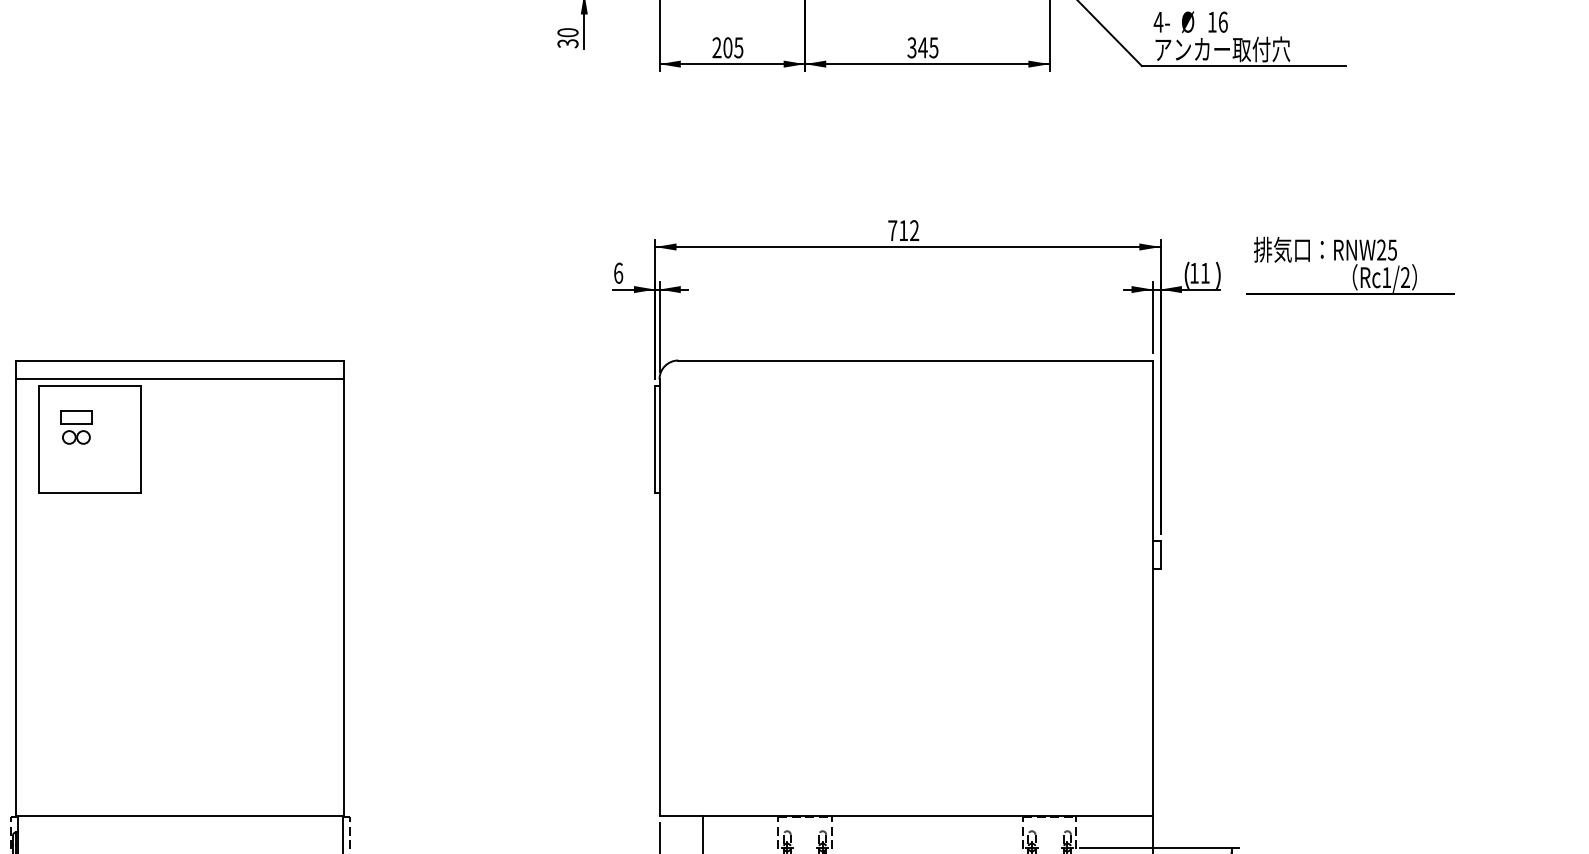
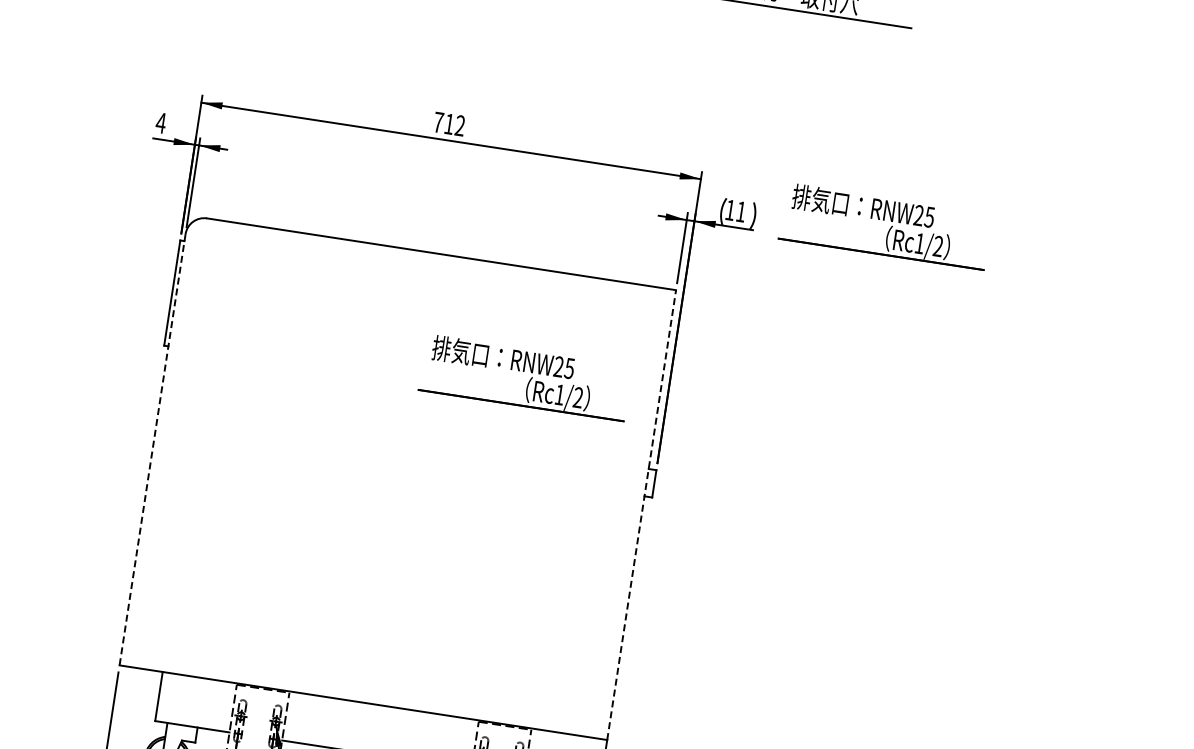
text: (618, 272) -> (161, 122), 6 -> 4
part: (1017, 469) -> (525, 377), added
line: (1152, 588) -> (641, 515), solid -> dashed
line: (659, 597) -> (152, 449), solid -> dashed

